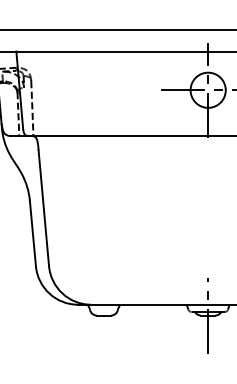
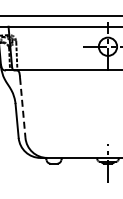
line: (43, 209) -> (22, 108), solid -> dashed

